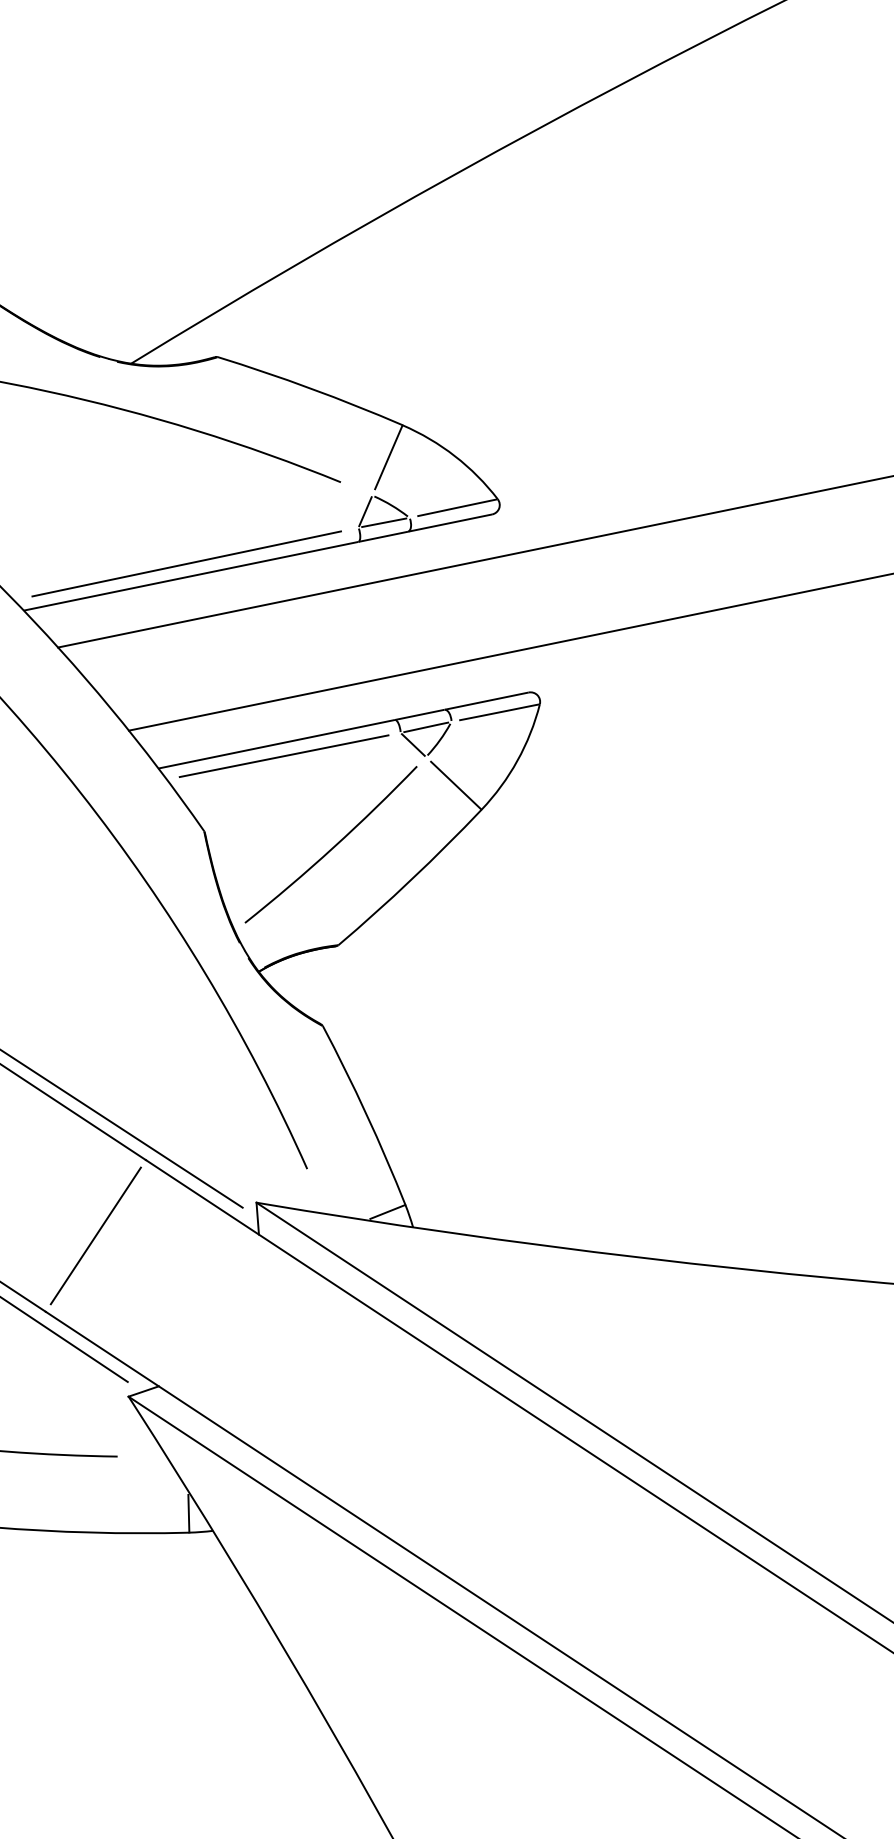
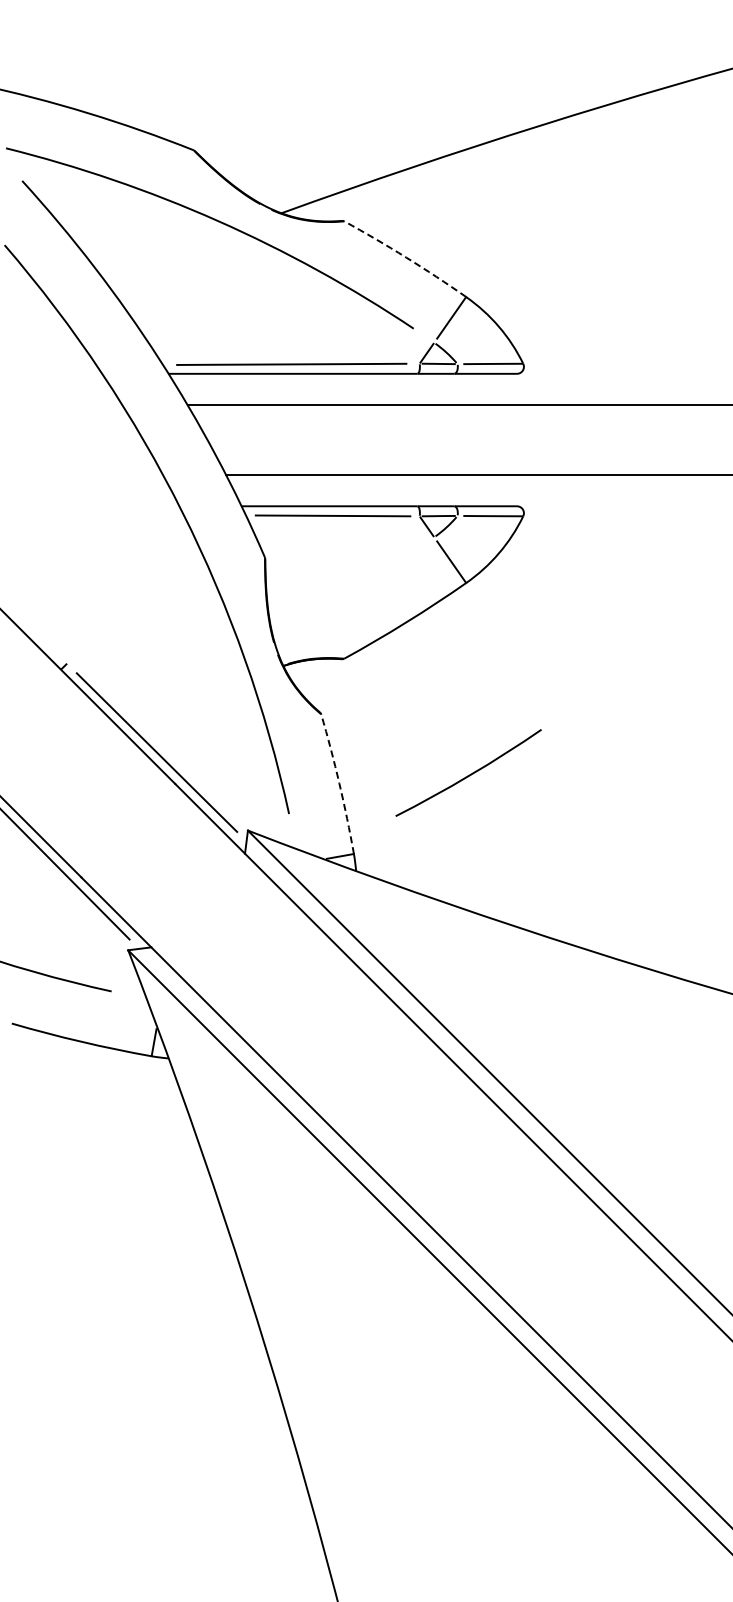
arc: (311, 388) -> (406, 257), solid -> dashed
arc: (333, 844) -> (470, 773), moved
arc: (366, 1114) -> (339, 783), solid -> dashed
line: (95, 1235) -> (128, 830), removed

